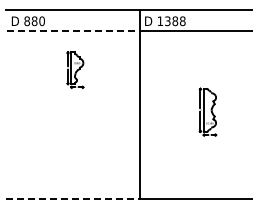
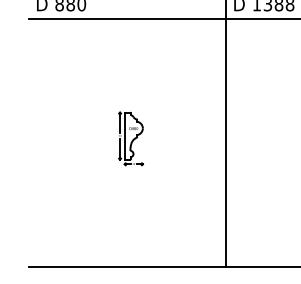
line: (73, 31) -> (128, 19), dashed -> solid
part: (75, 69) -> (131, 137), moved
line: (73, 198) -> (128, 266), dashed -> solid

